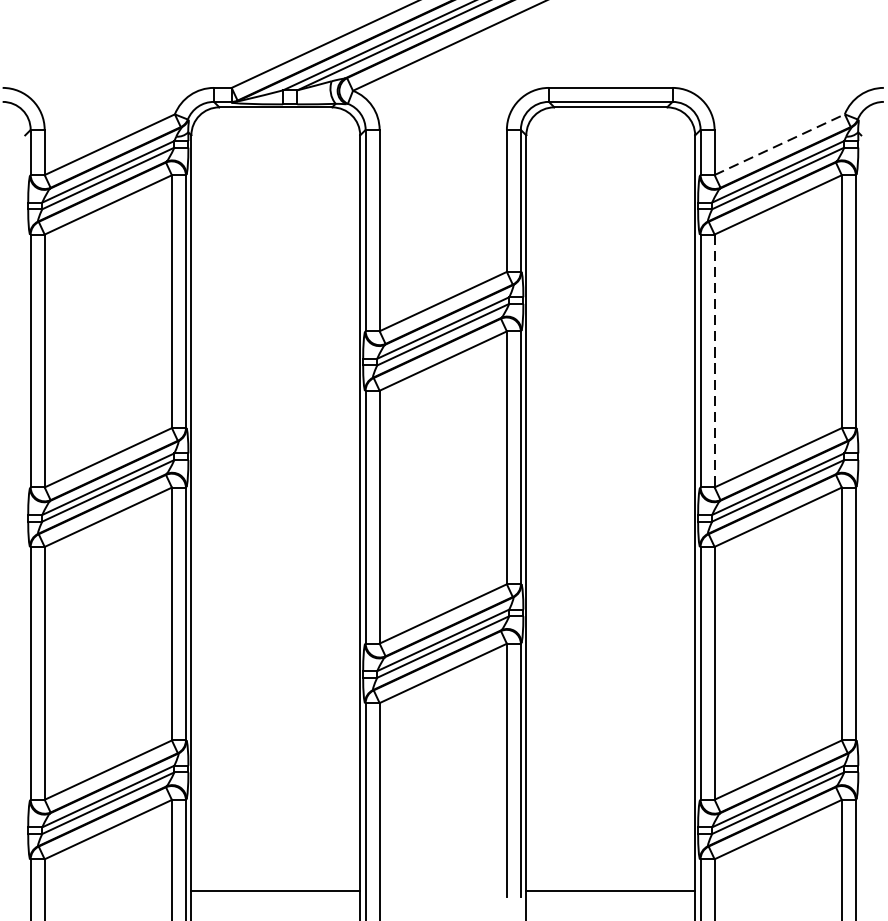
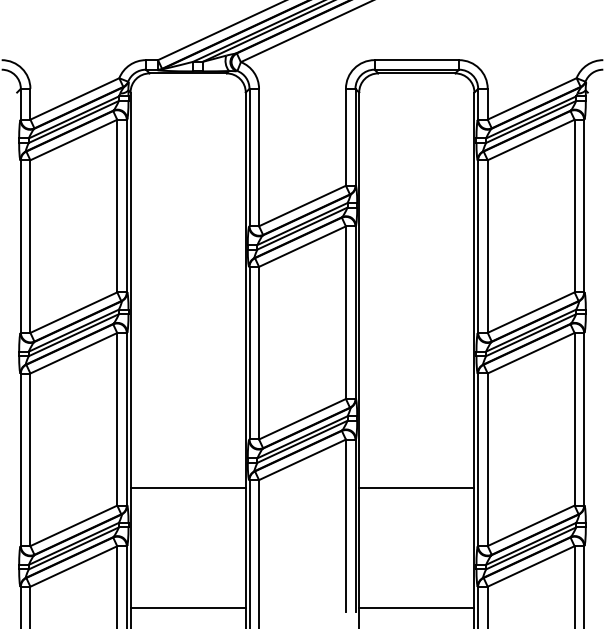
line: (780, 144) -> (532, 98), dashed -> solid
line: (714, 362) -> (487, 247), dashed -> solid
line: (274, 713) -> (187, 487), added
line: (610, 713) -> (416, 487), added

